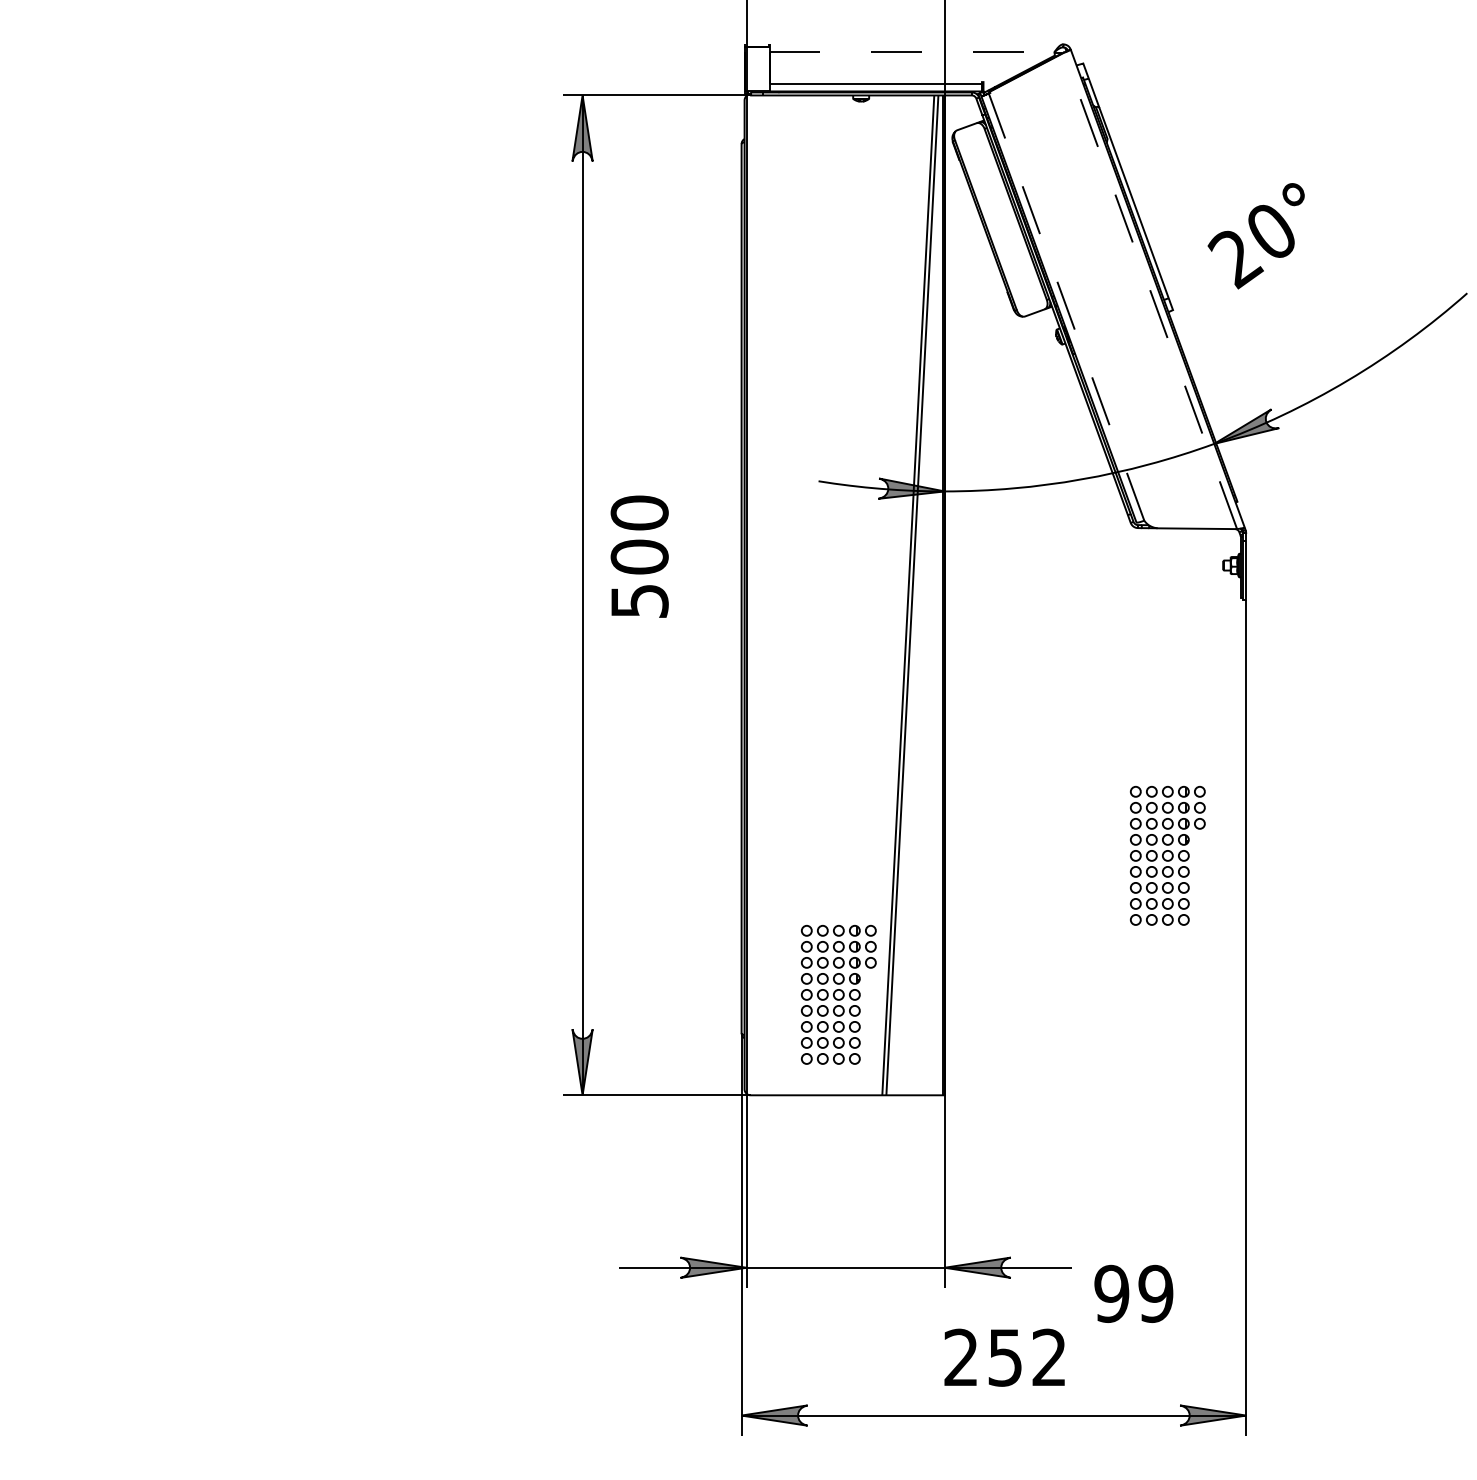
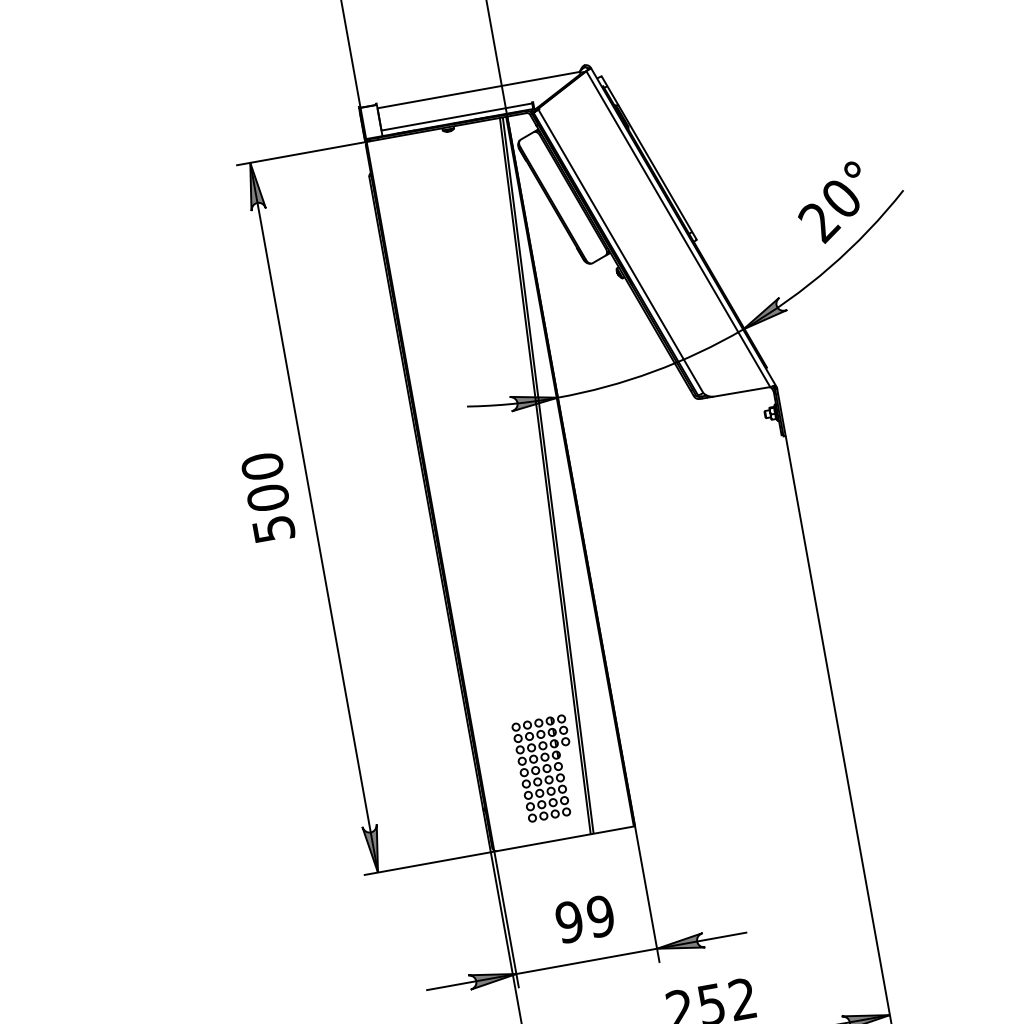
line: (912, 52) -> (478, 90), dashed -> solid
text: (1255, 236) -> (830, 204), moved
line: (1150, 290) -> (678, 228), dashed -> solid
line: (1066, 306) -> (620, 250), dashed -> solid
text: (639, 556) -> (267, 497), moved
part: (1167, 855) -> (762, 627), removed
text: (1133, 1293) -> (584, 919), moved

